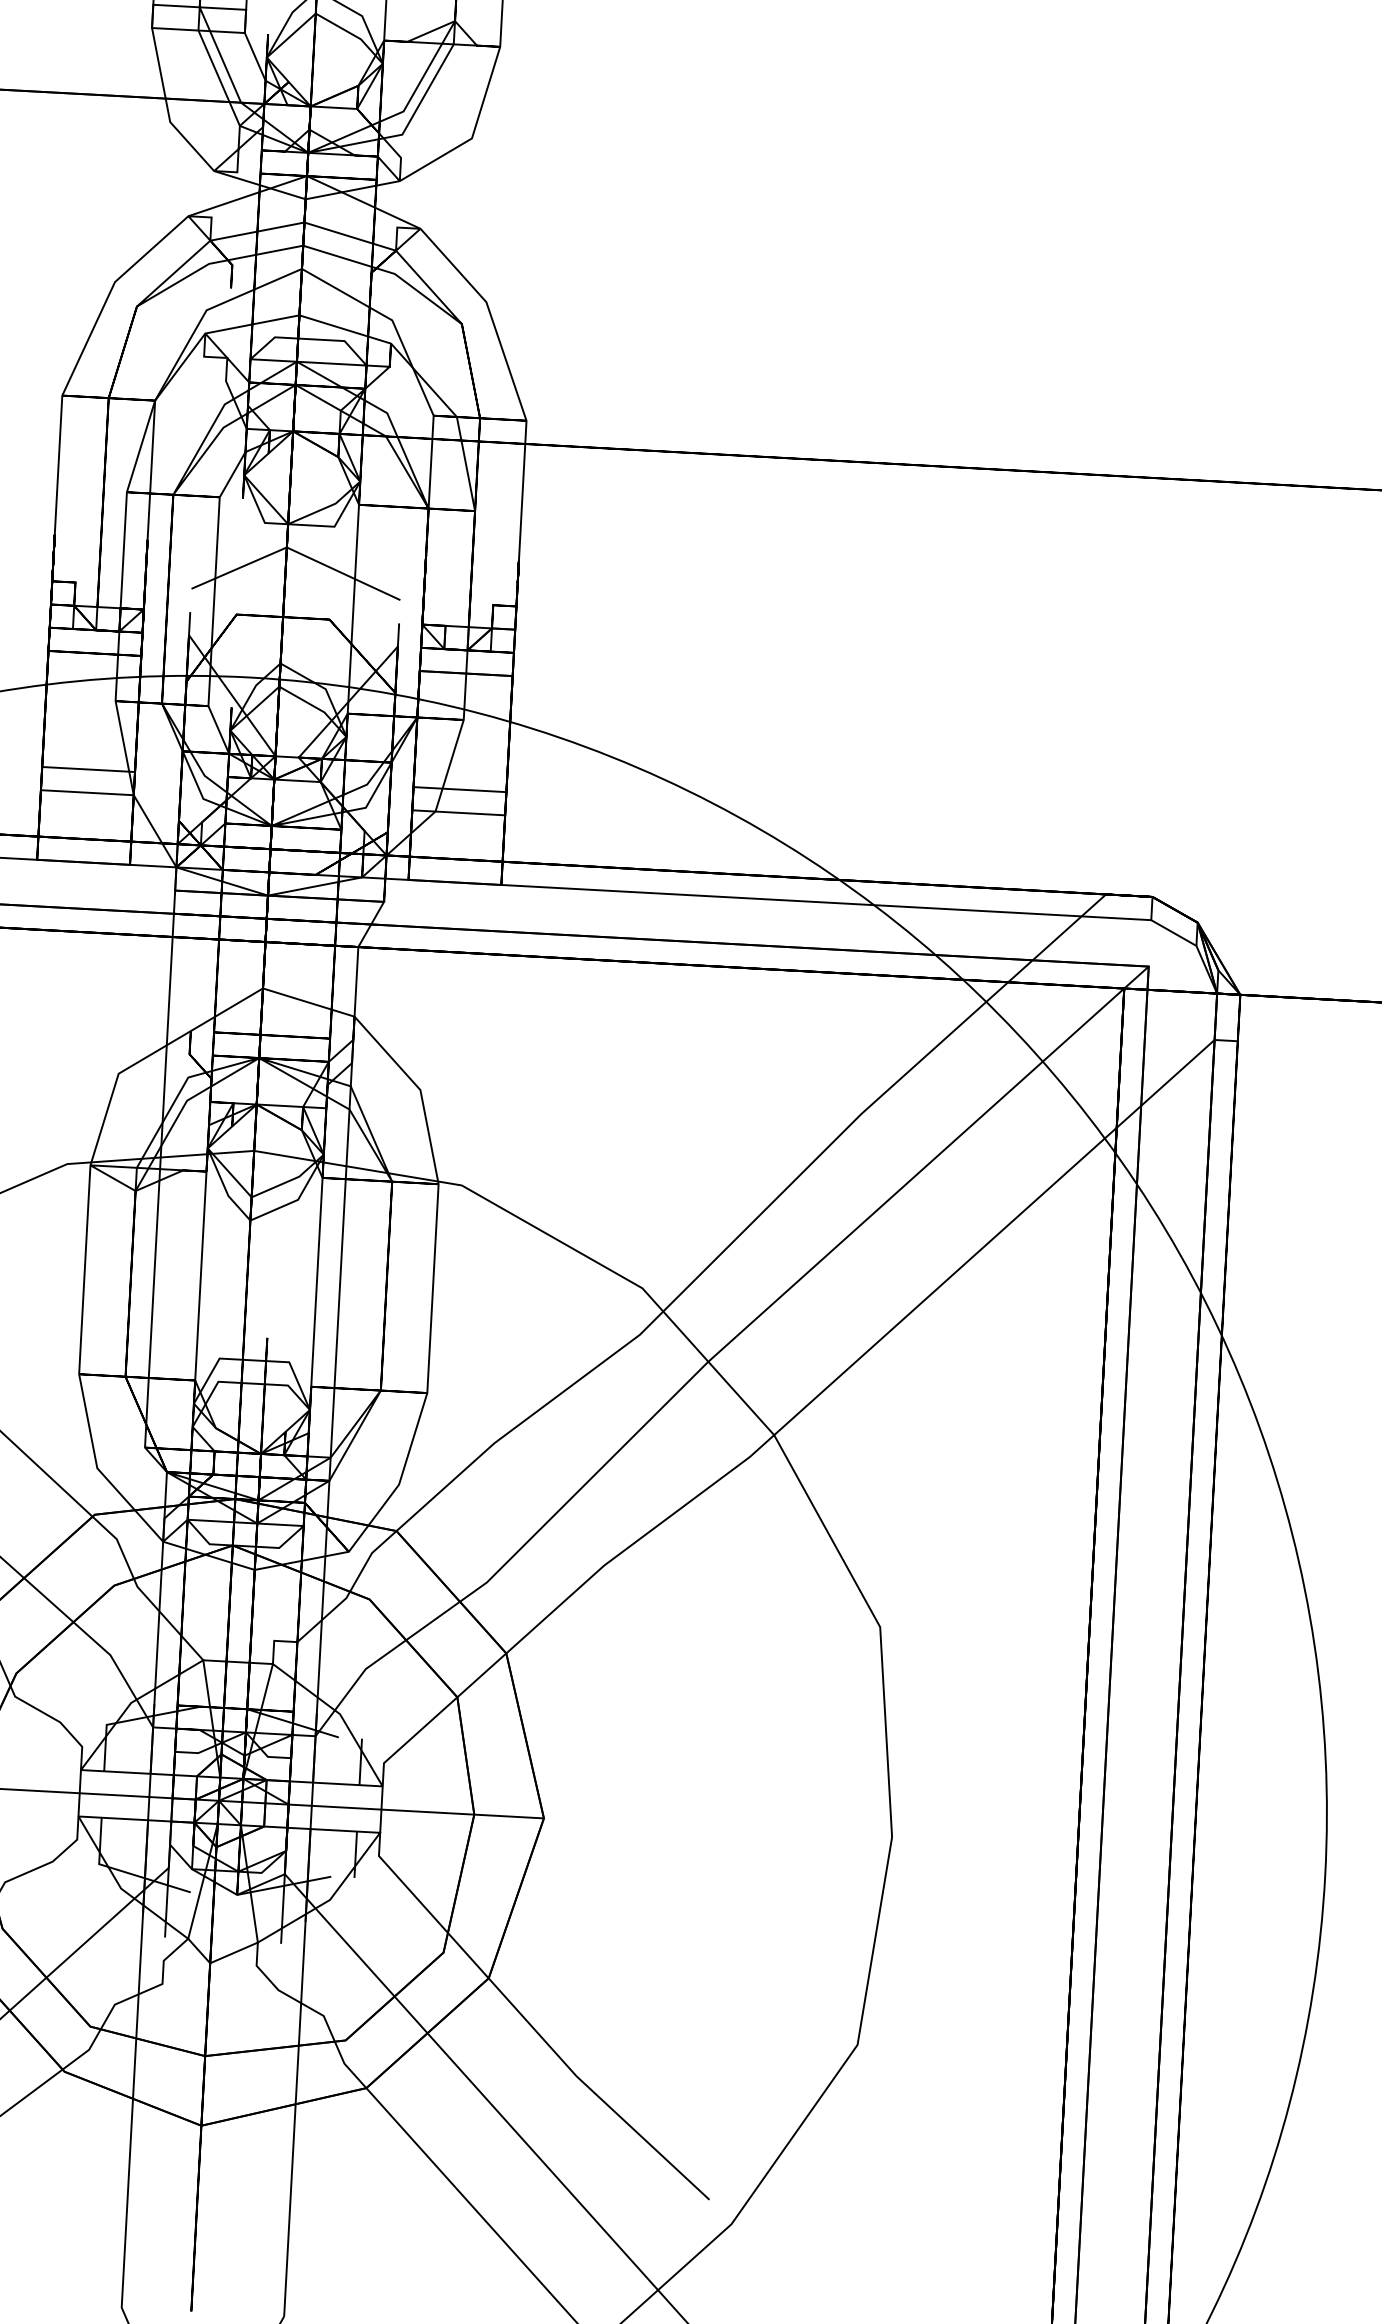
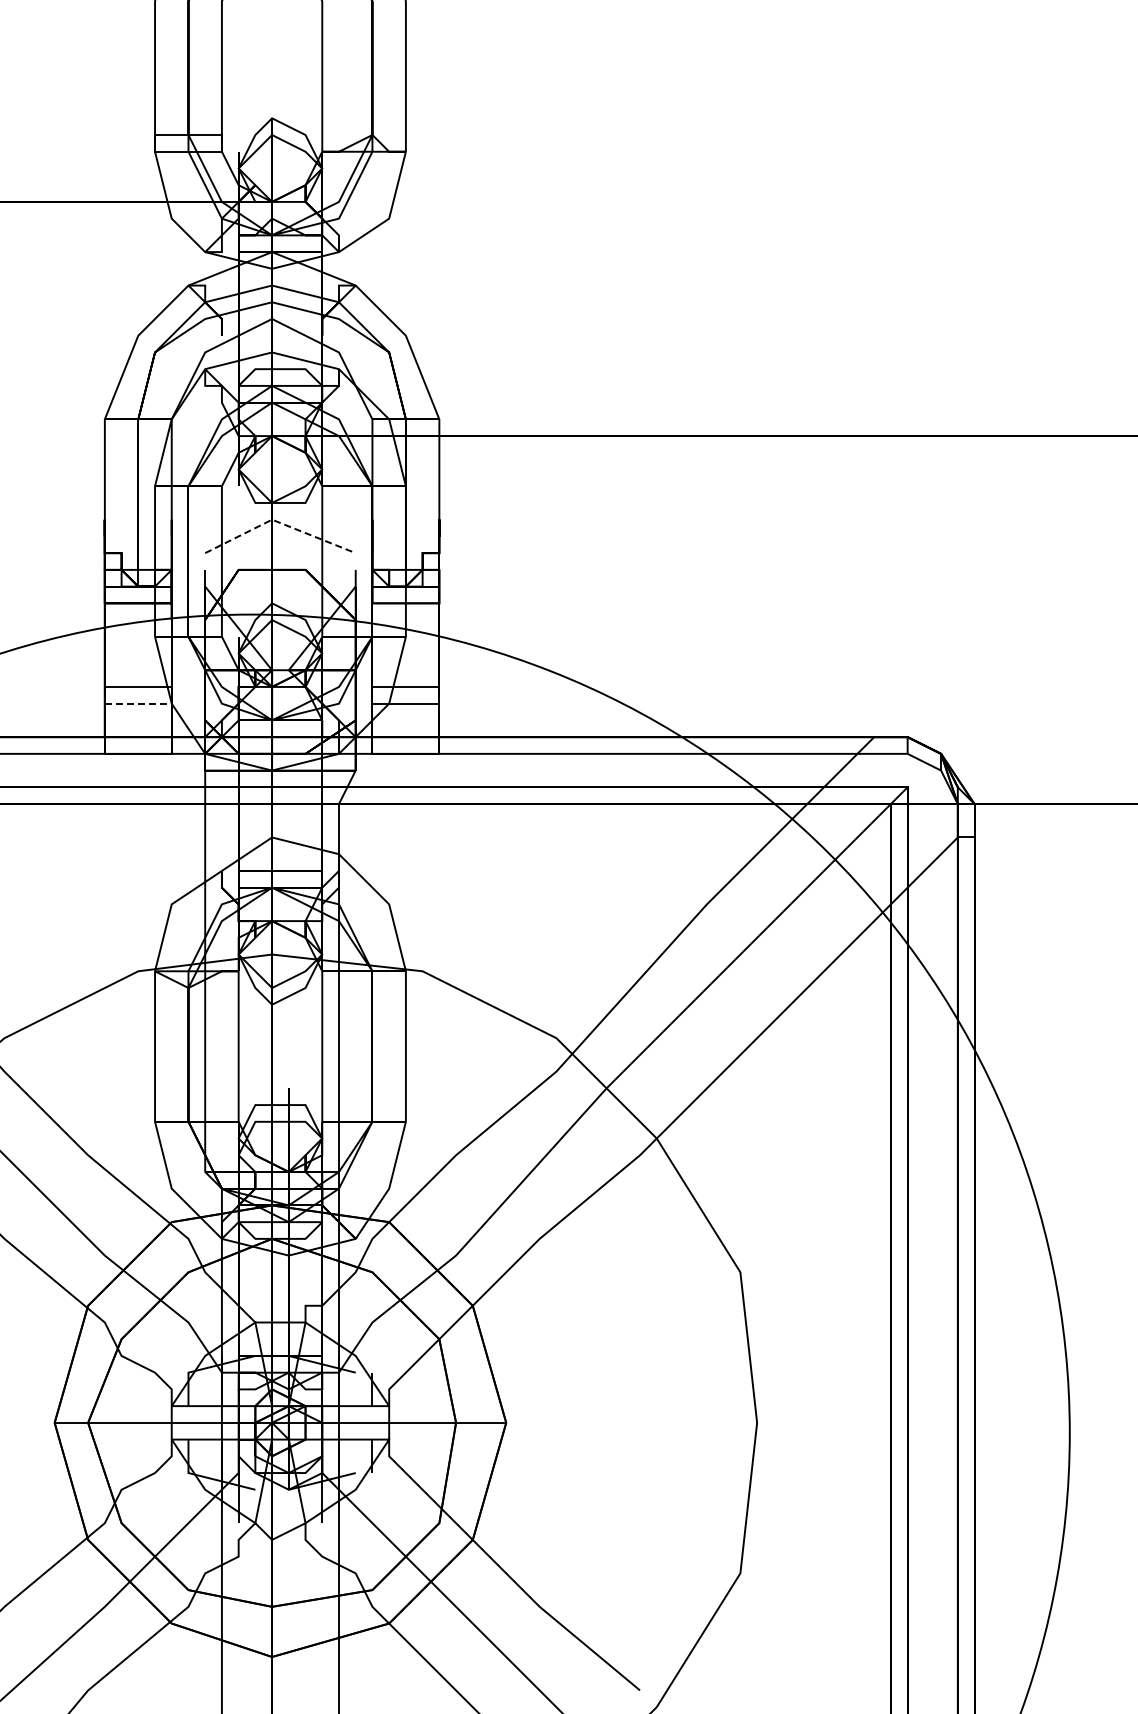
line: (296, 551) -> (279, 522), solid -> dashed
line: (87, 792) -> (138, 703), solid -> dashed

